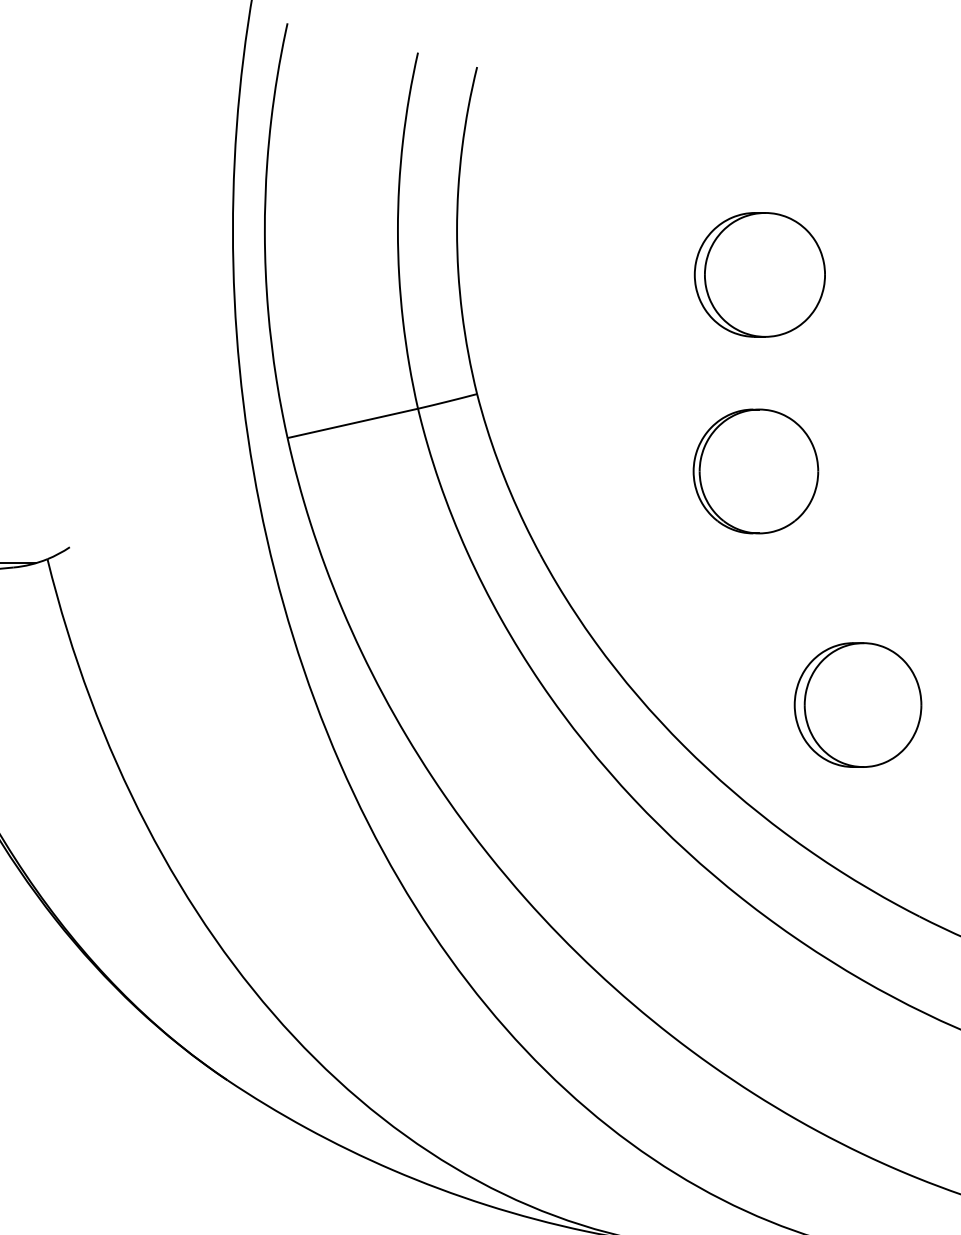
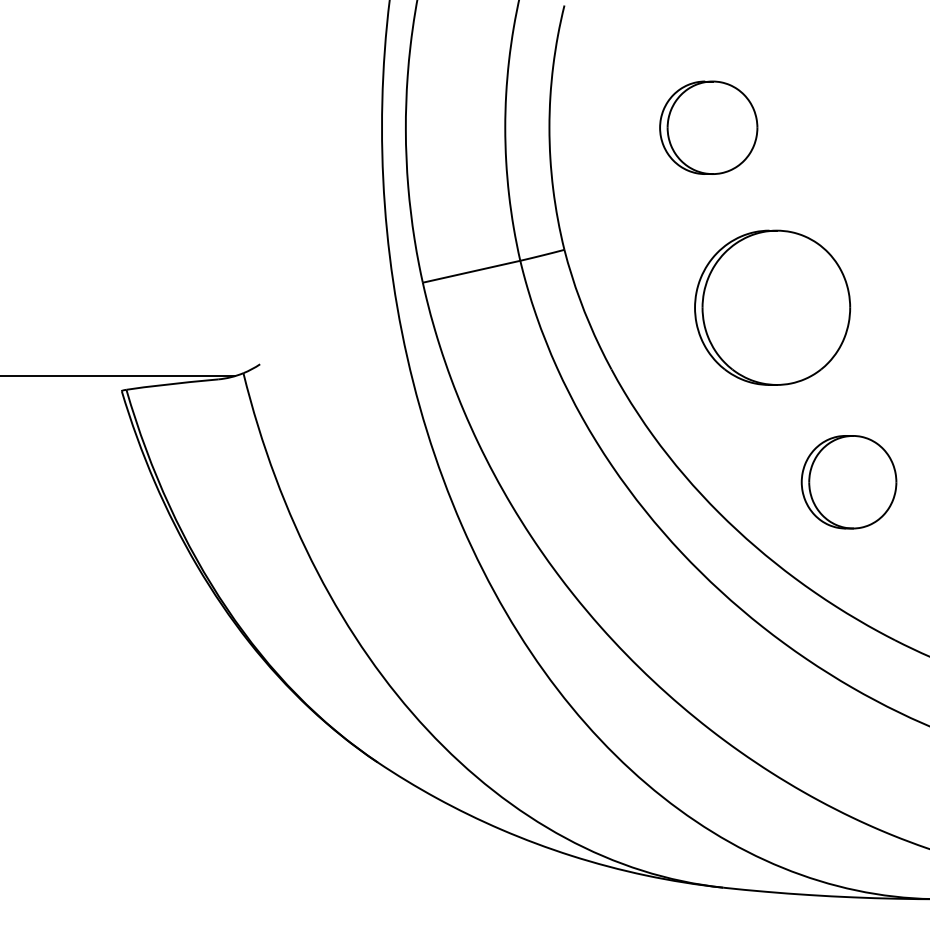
part: (759, 274) -> (708, 127), moved
part: (755, 471) -> (772, 307), size x1.67

